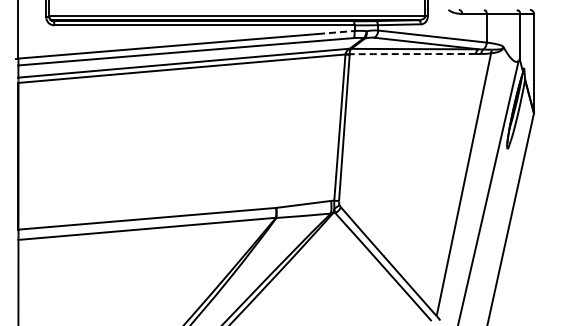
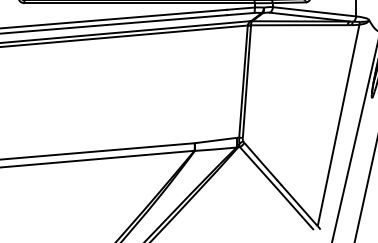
line: (336, 32) -> (240, 8), dashed -> solid
arc: (412, 54) -> (299, 25), dashed -> solid

